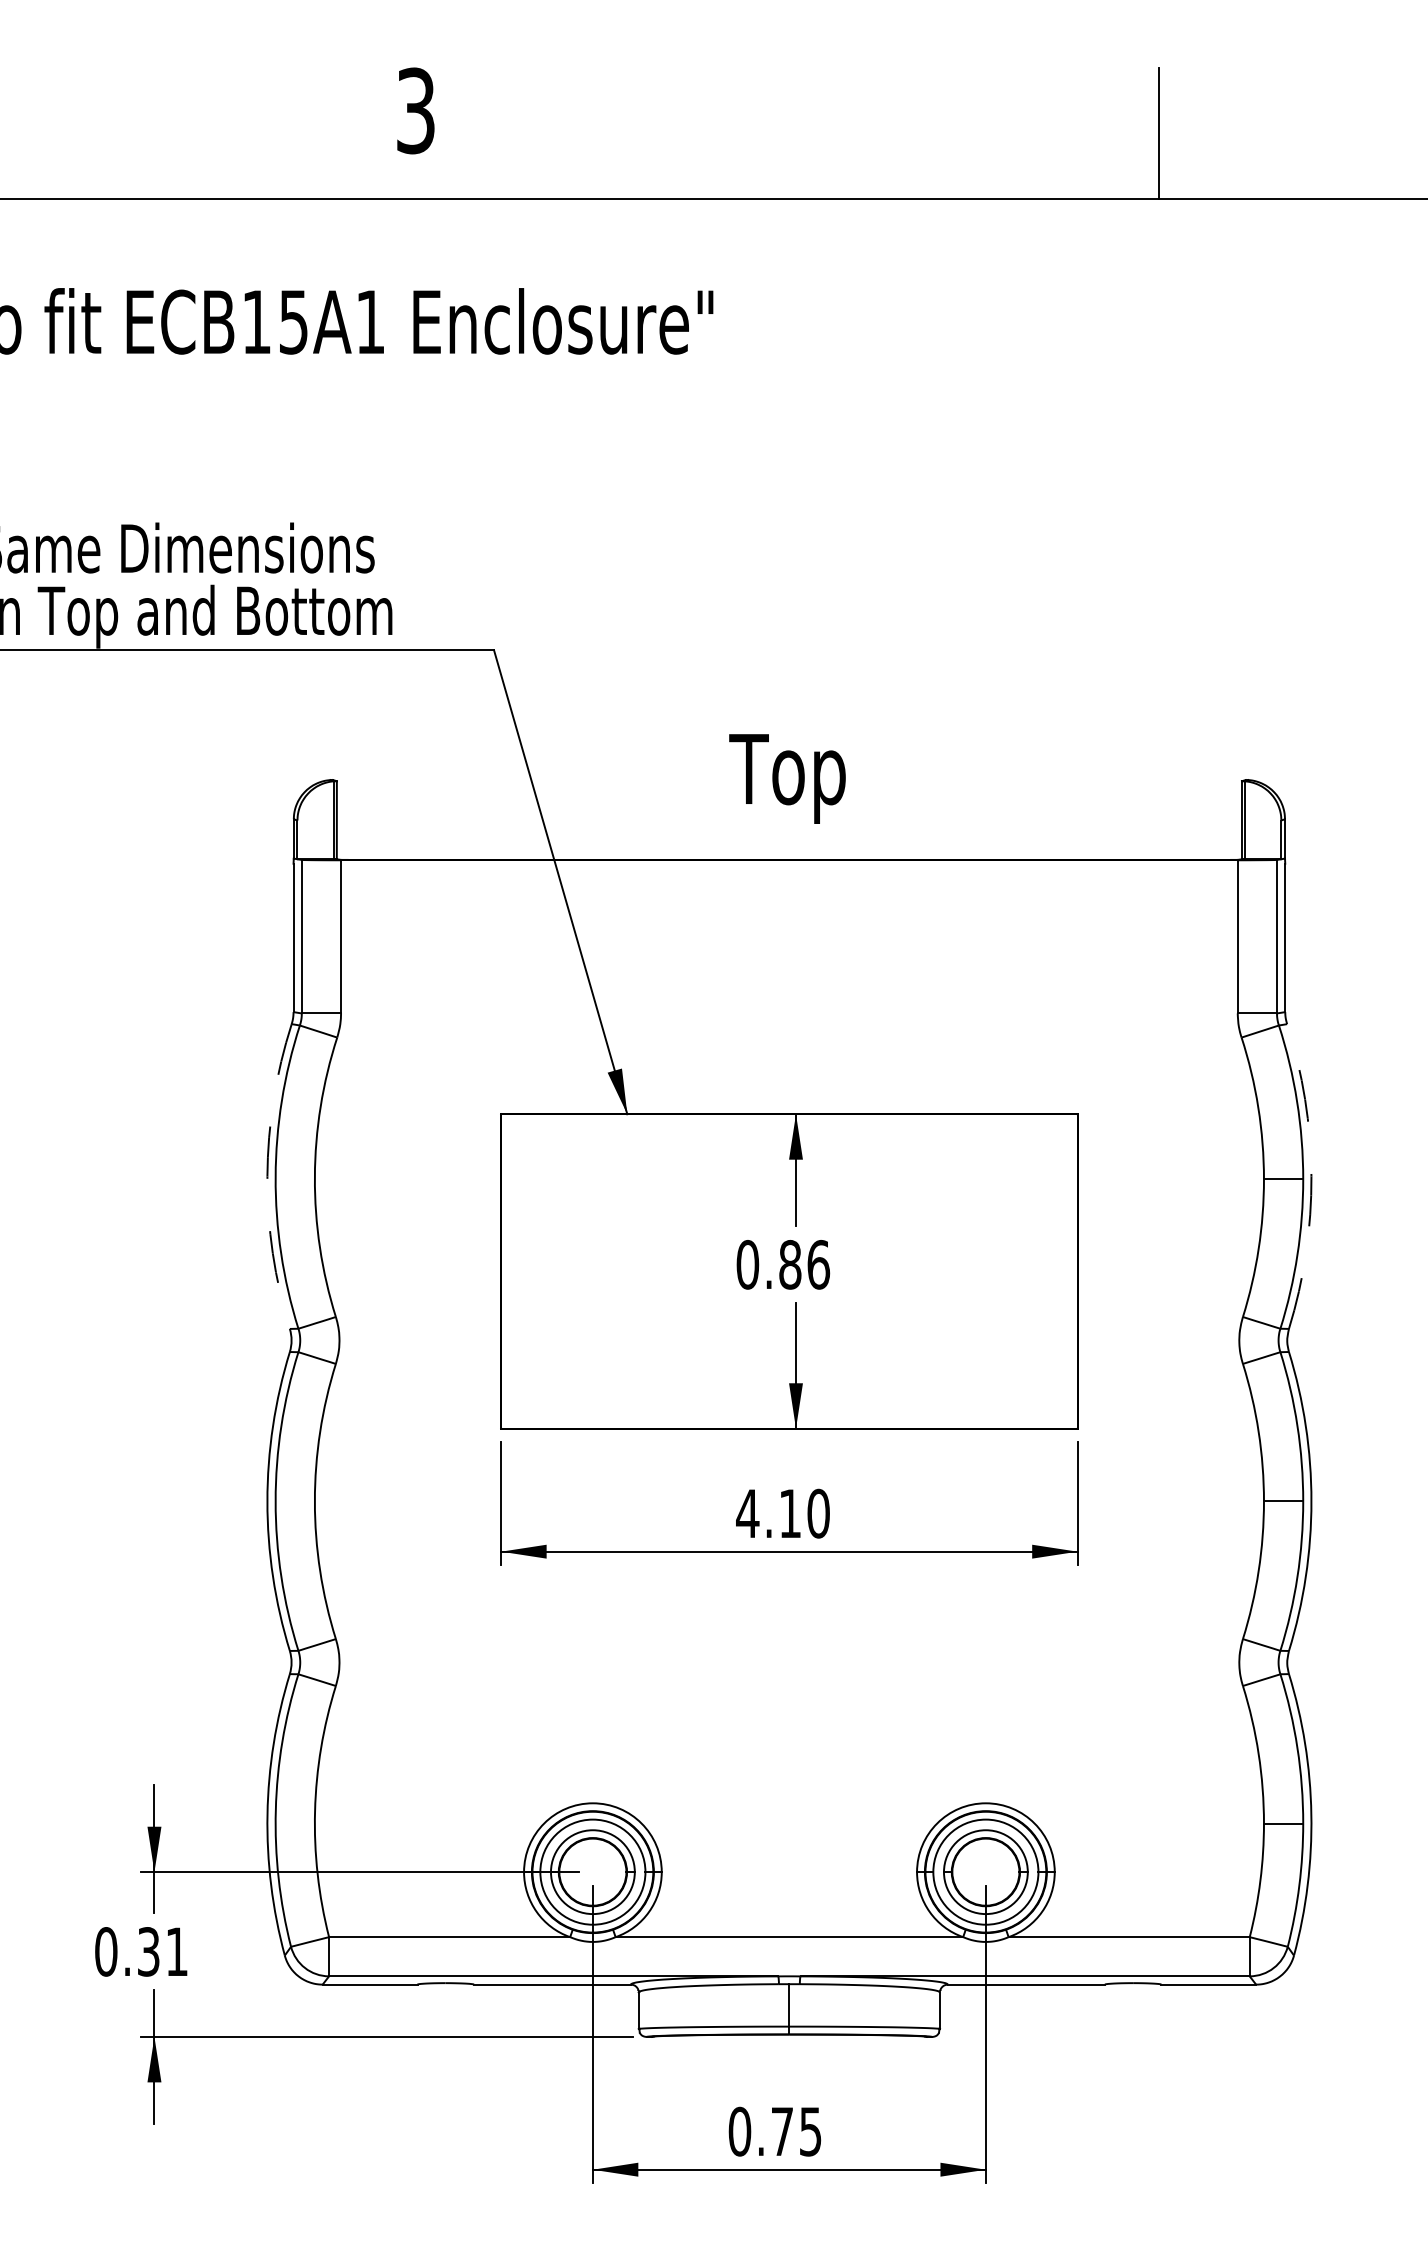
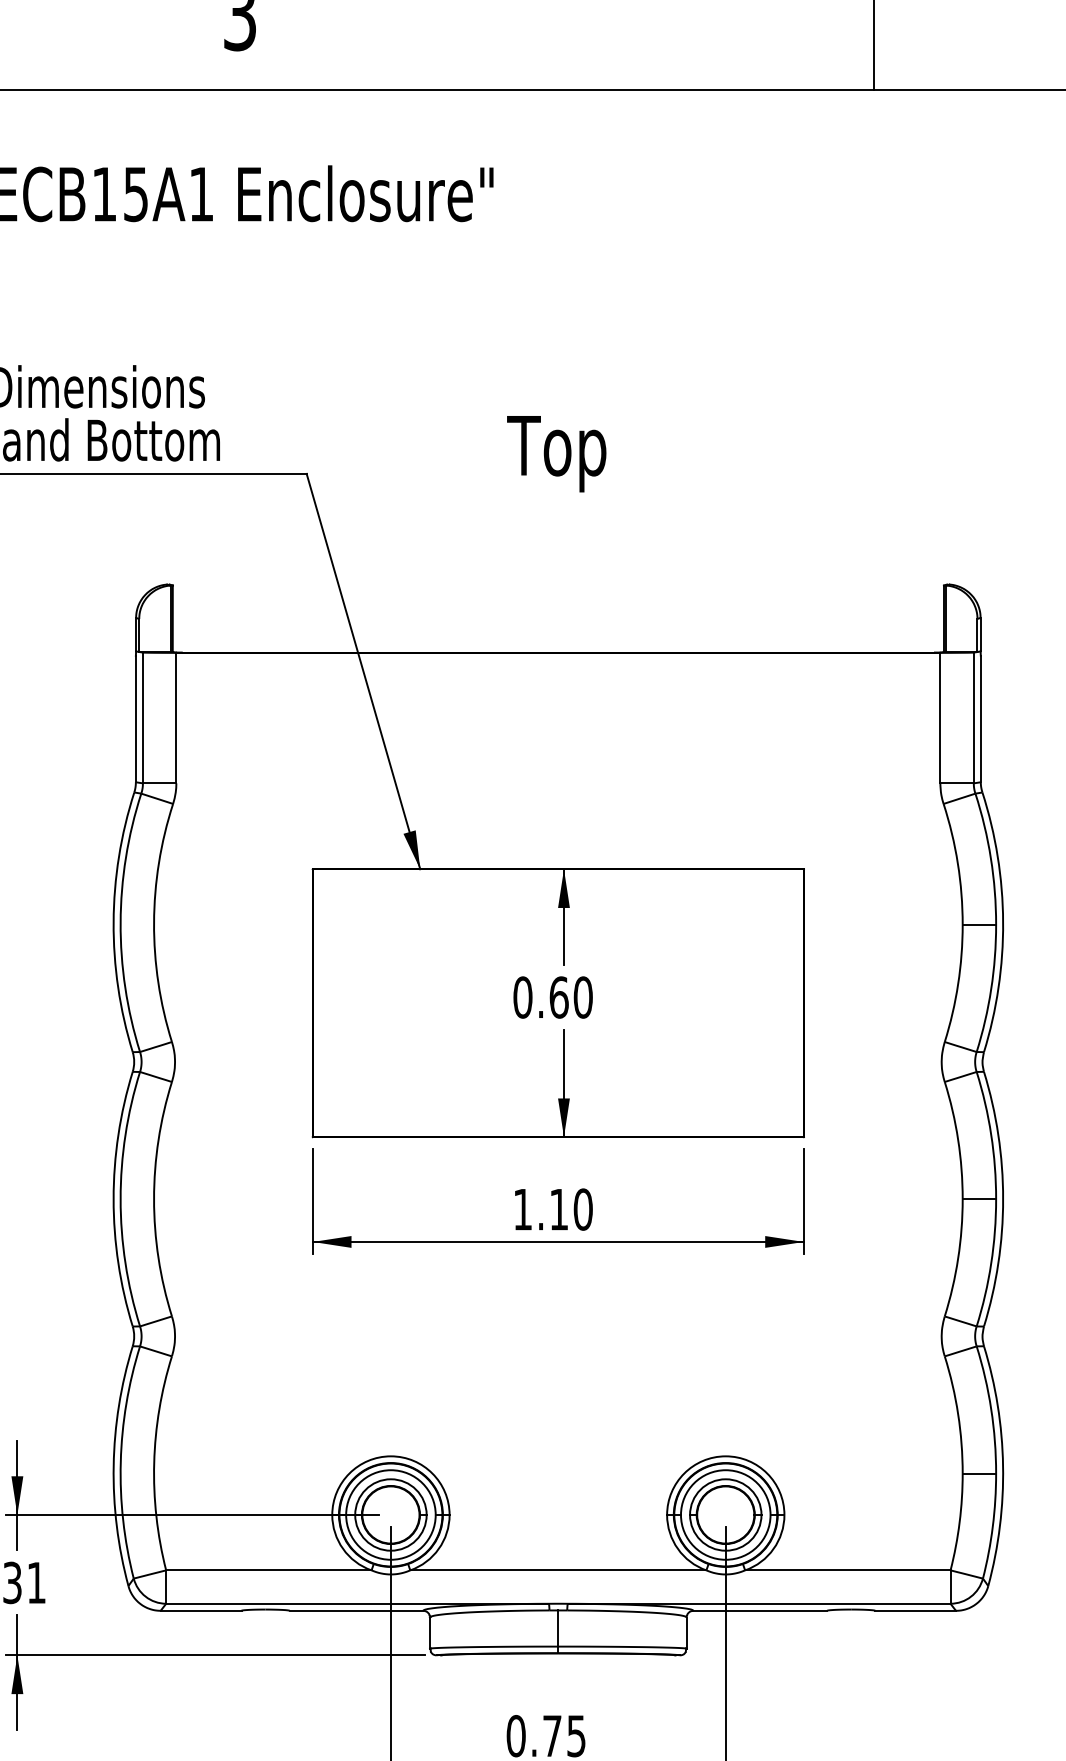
text: (787, 778) -> (556, 453), moved
arc: (267, 1176) -> (113, 922), dashed -> solid
arc: (1311, 1176) -> (1003, 922), dashed -> solid
text: (804, 1264) -> (571, 997), 0.86 -> 0.60
text: (747, 1513) -> (522, 1209), 4.10 -> 1.10

